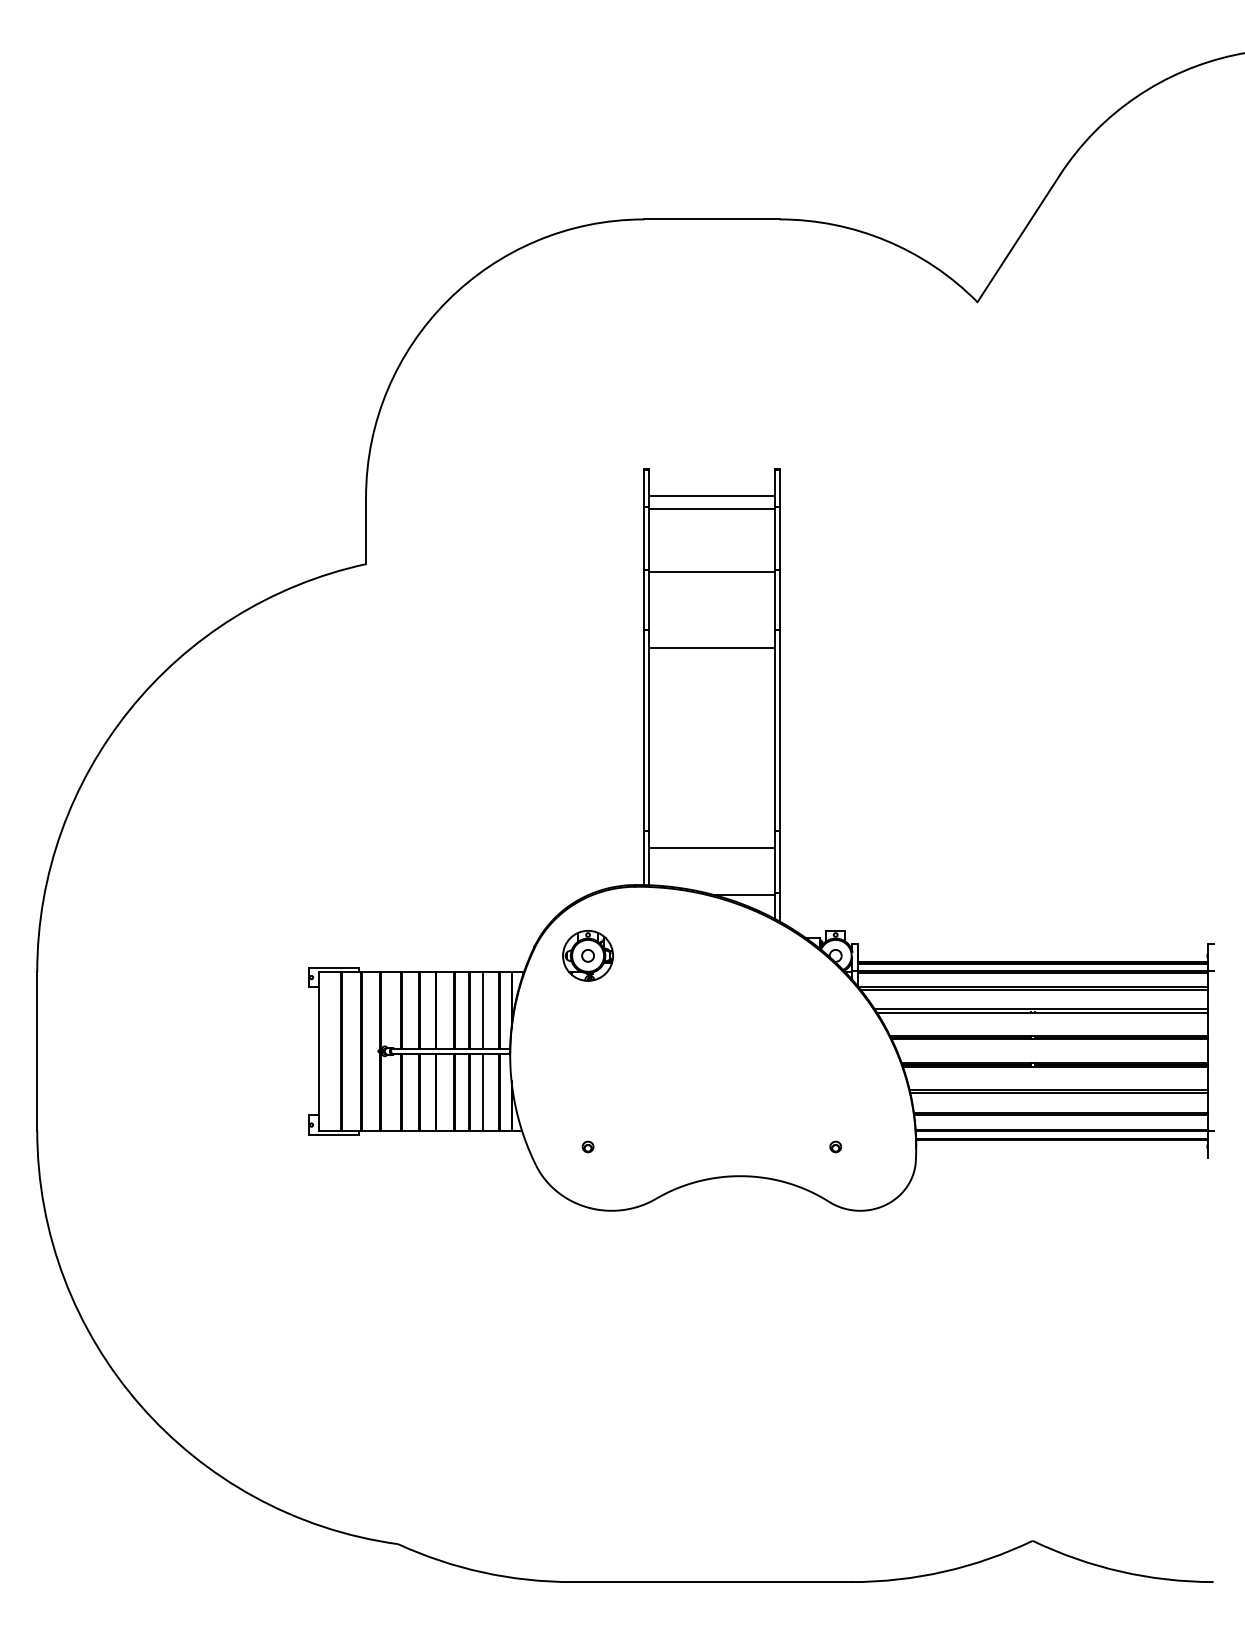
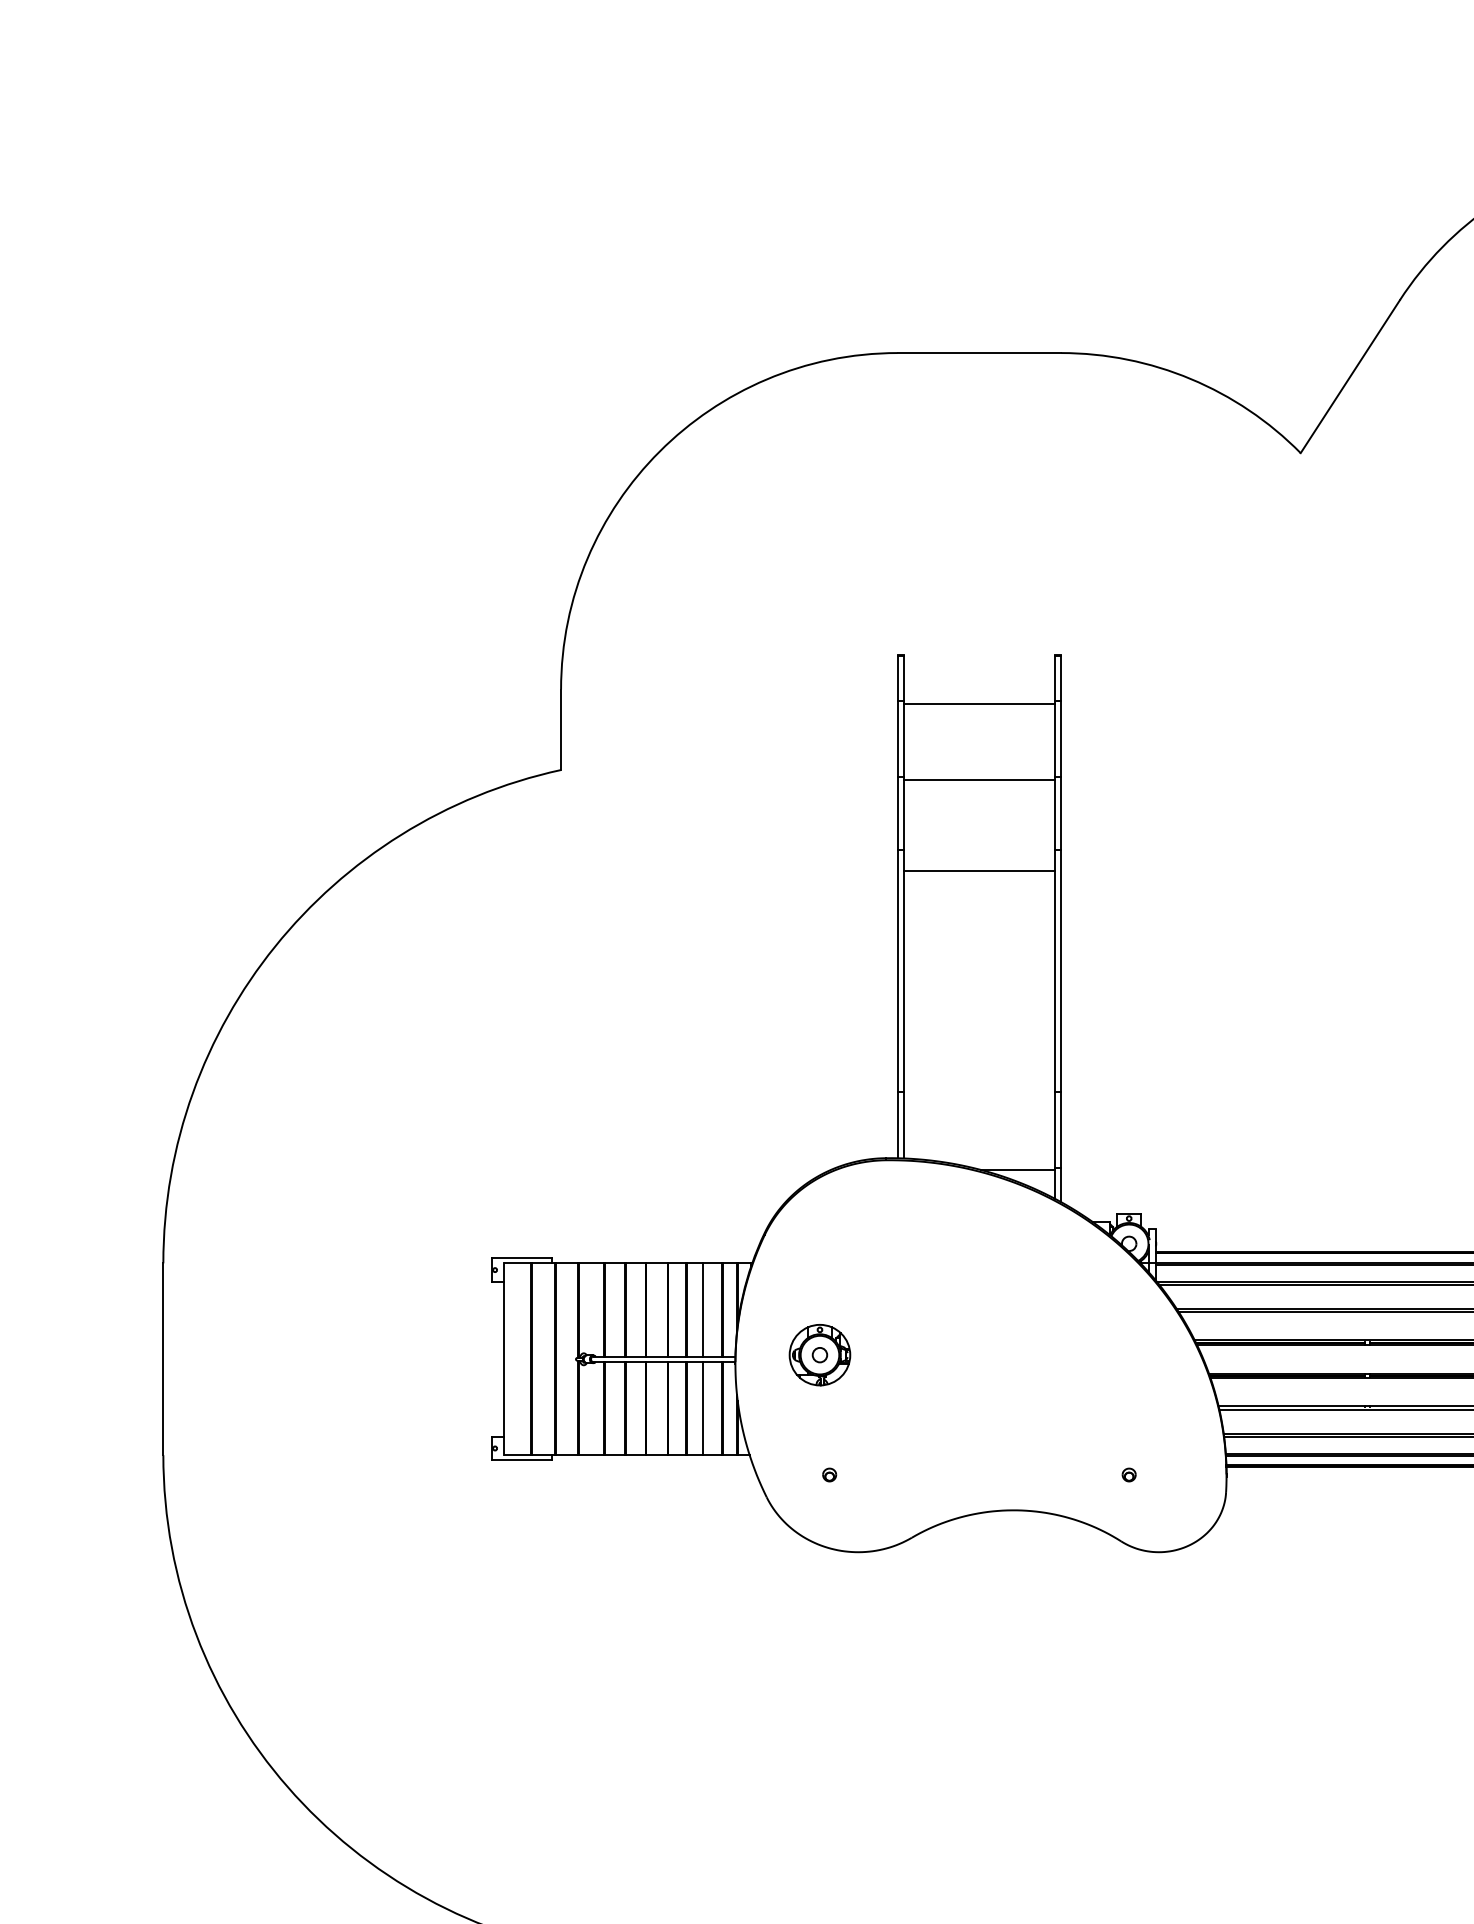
line: (711, 496) -> (978, 688), removed
line: (711, 848) -> (978, 1113), removed
part: (587, 955) -> (819, 1354), moved

